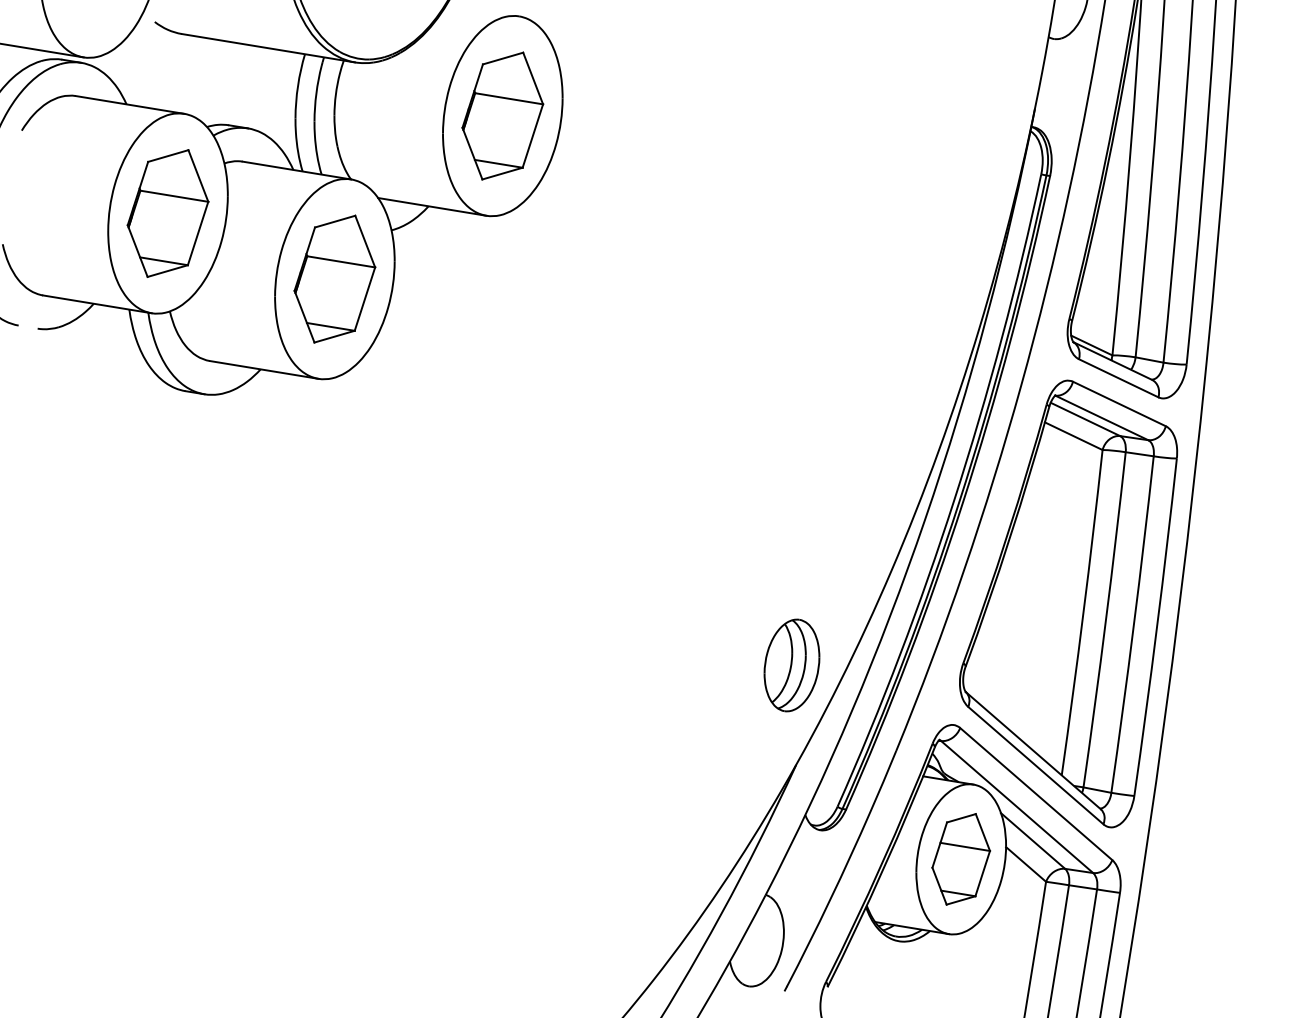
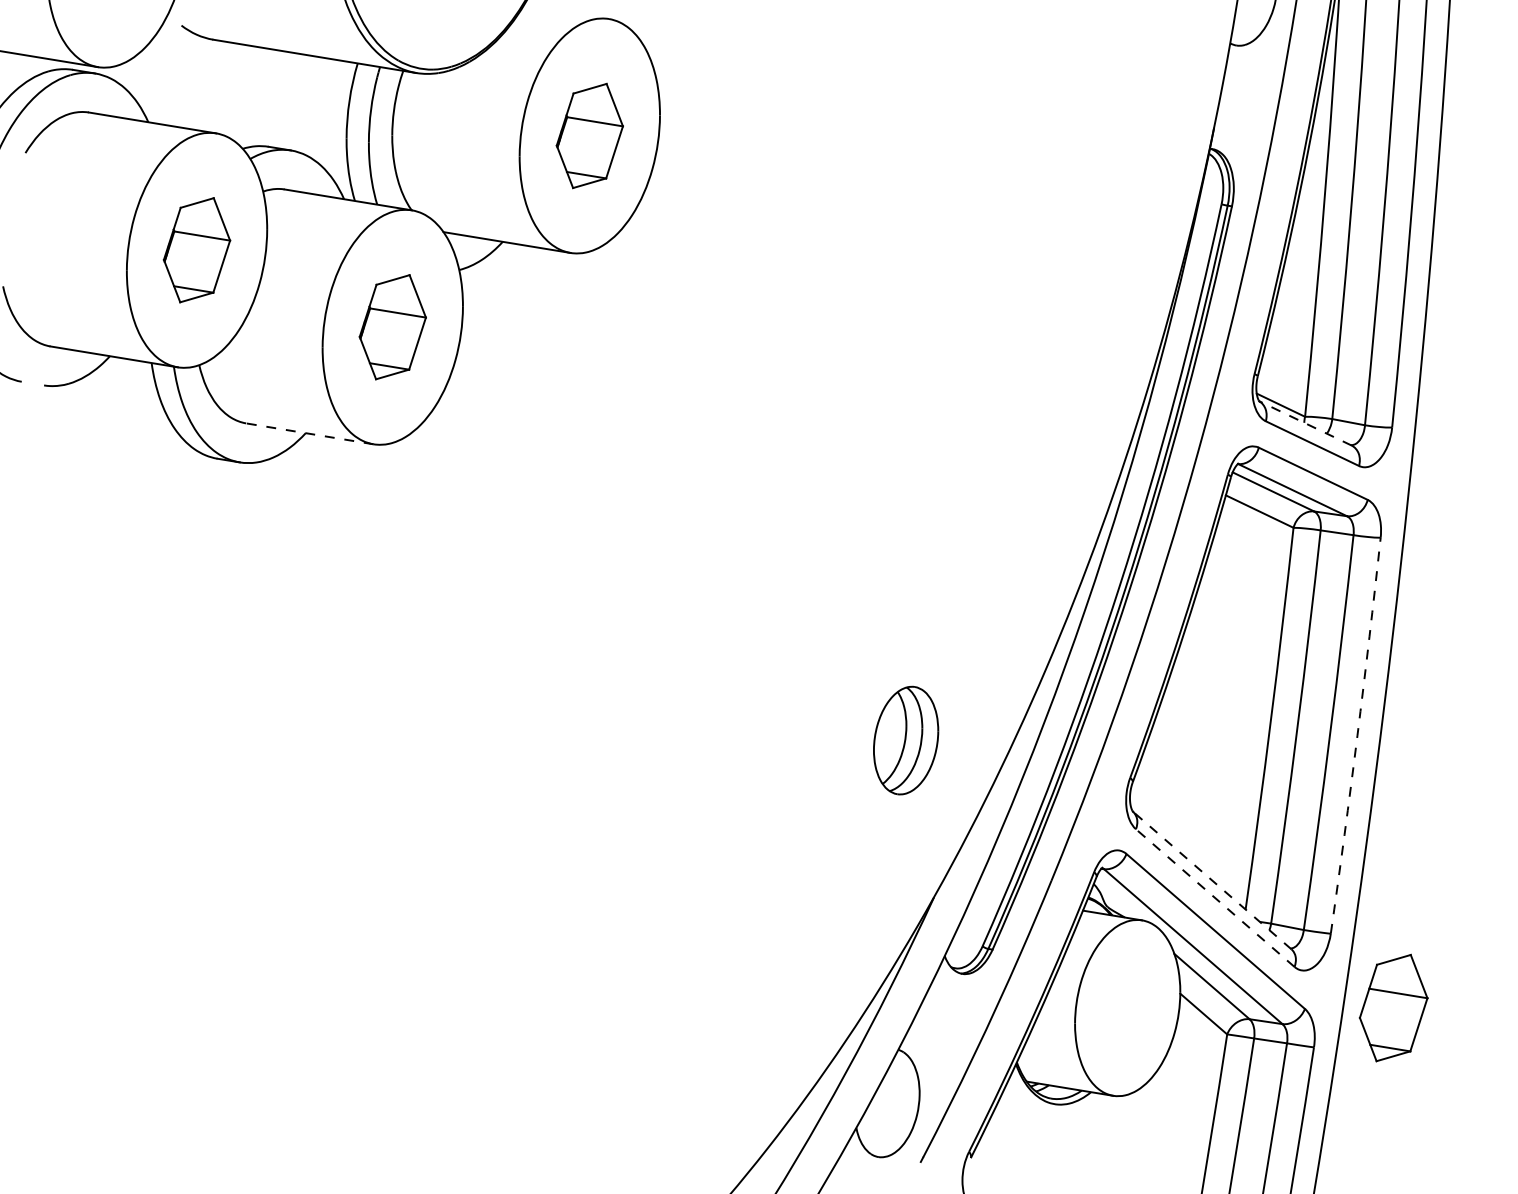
part: (502, 115) -> (589, 135), size x0.7
part: (167, 212) -> (196, 249), size x0.7
part: (334, 278) -> (392, 326), size x0.7
line: (1112, 361) -> (1305, 423), solid -> dashed
line: (263, 369) -> (309, 433), solid -> dashed
arc: (1157, 627) -> (1357, 735), solid -> dashed
part: (792, 665) -> (906, 740), moved
line: (1033, 750) -> (1212, 880), solid -> dashed
line: (1035, 765) -> (1214, 897), solid -> dashed
part: (961, 858) -> (1393, 1007), moved

